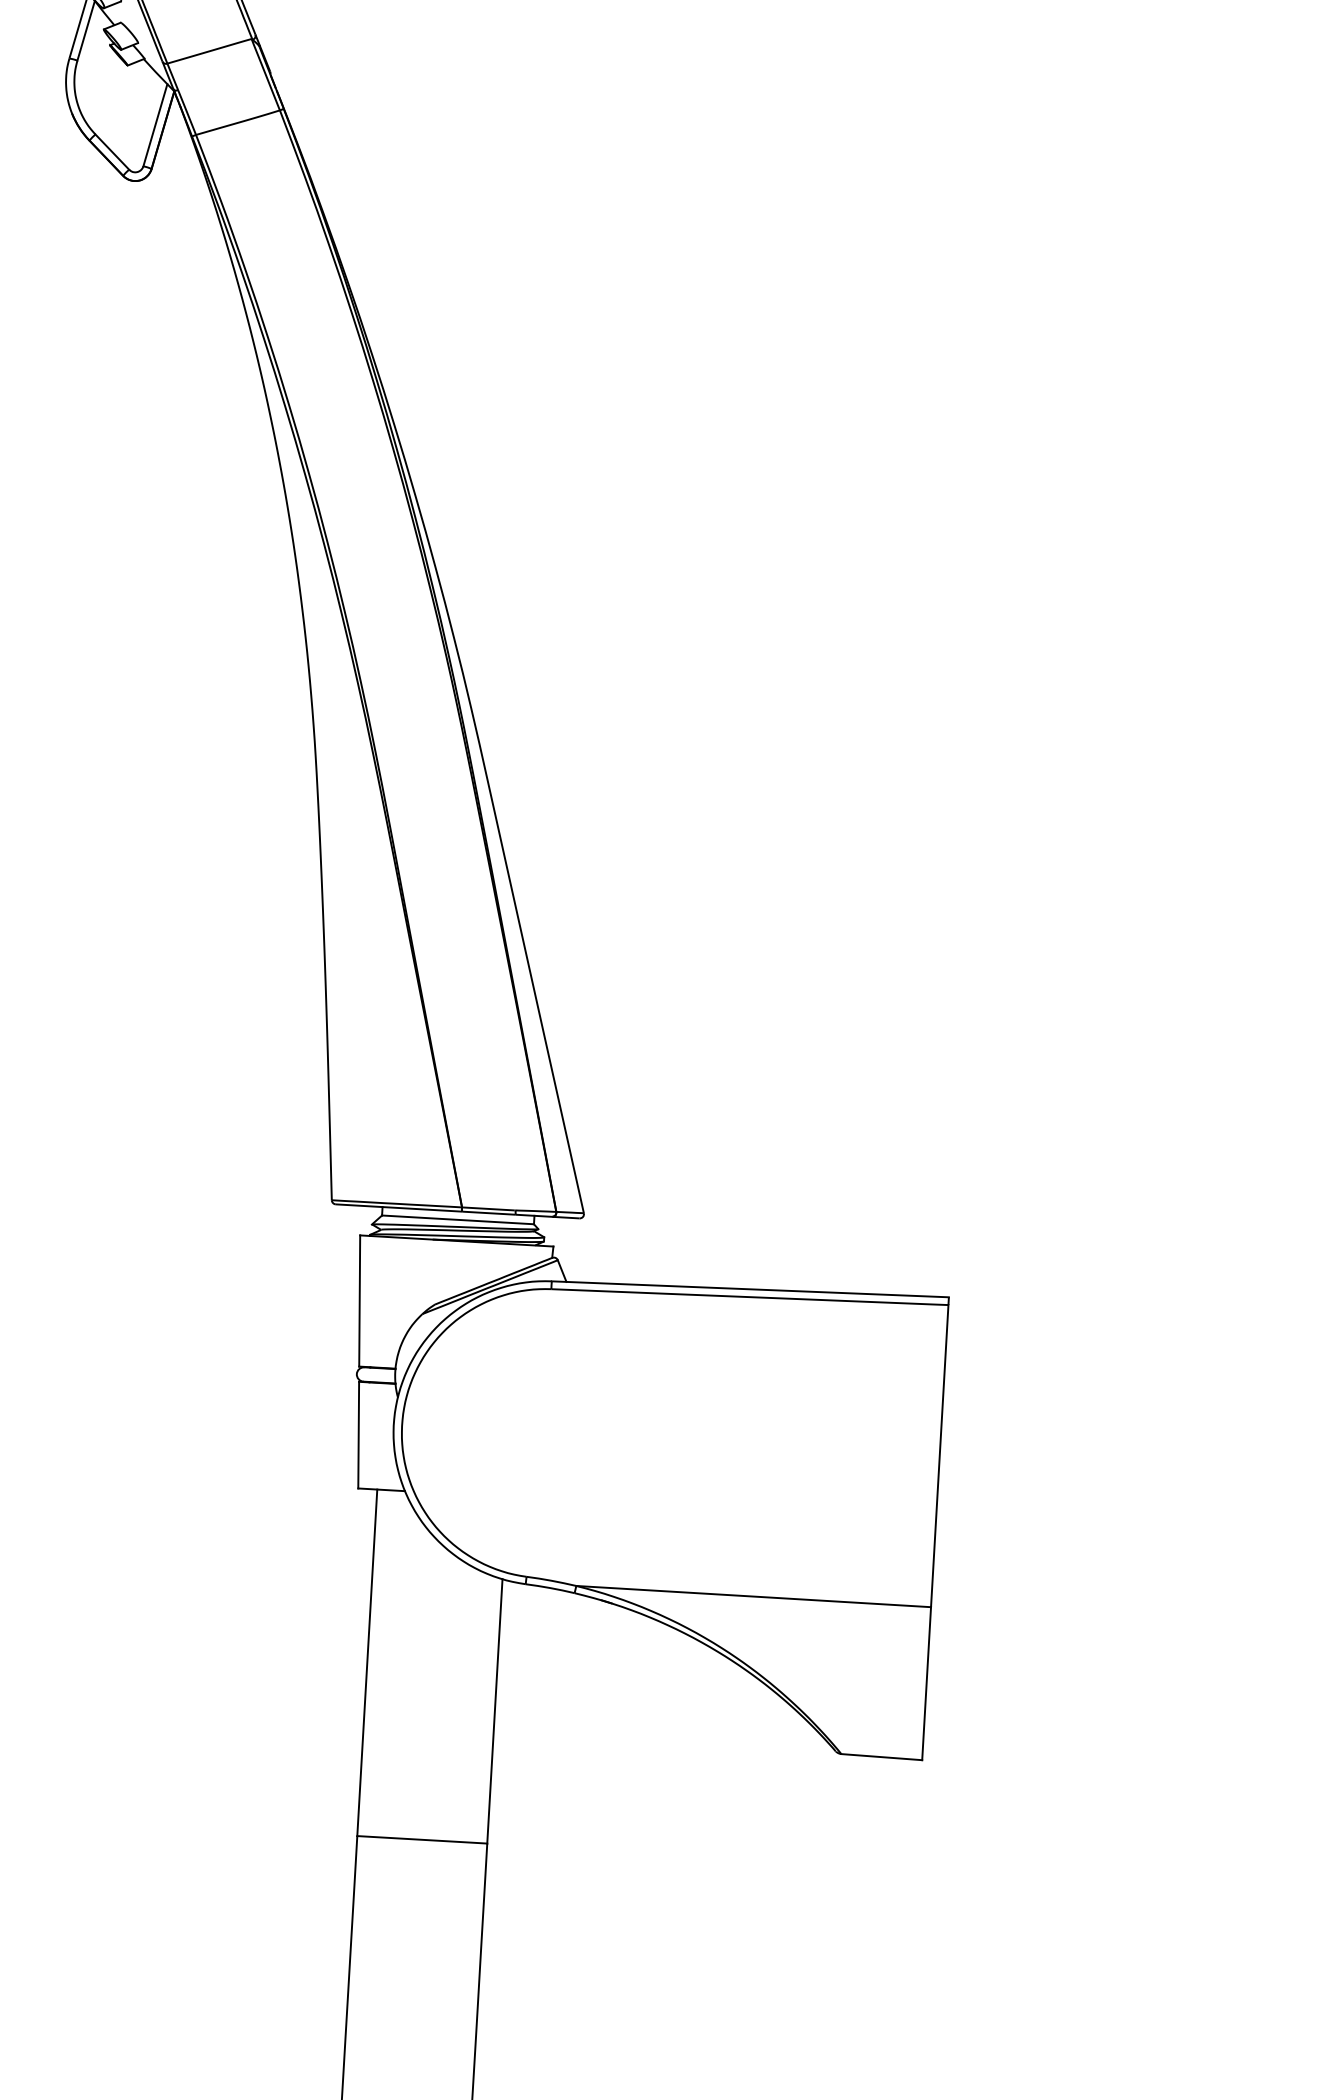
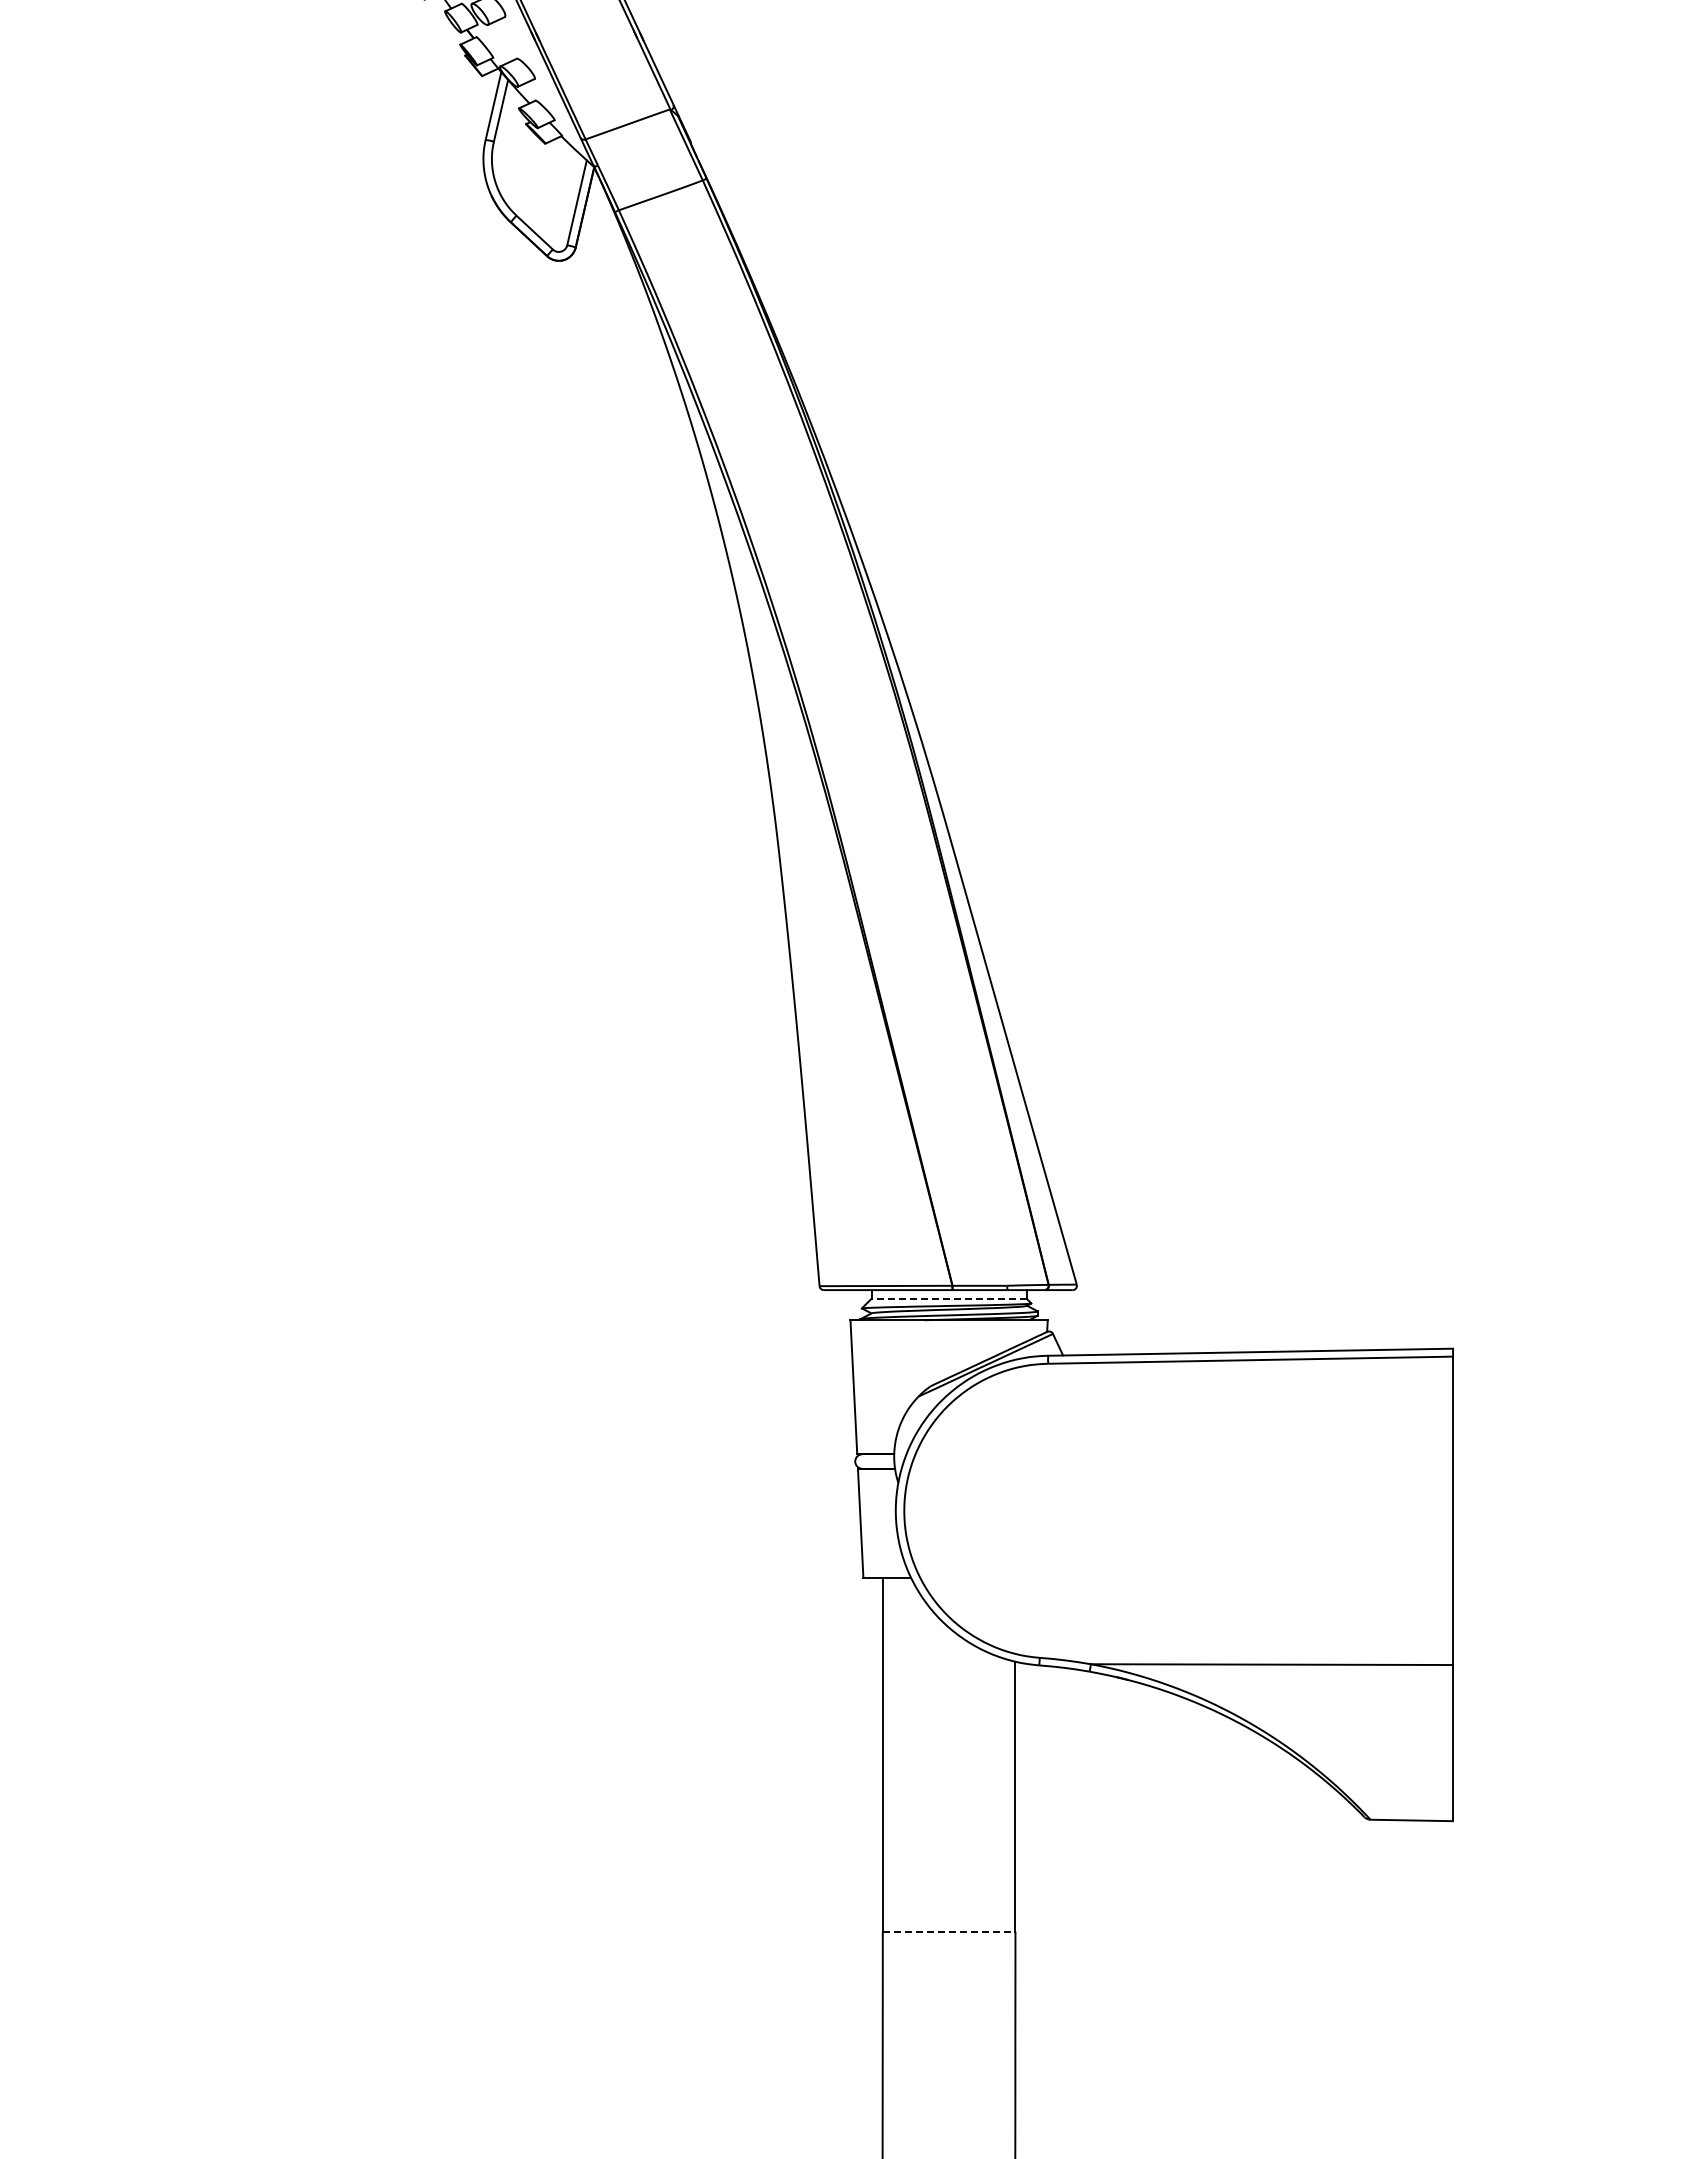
line: (458, 1219) -> (949, 1298), solid -> dashed
line: (422, 1839) -> (949, 1931), solid -> dashed

